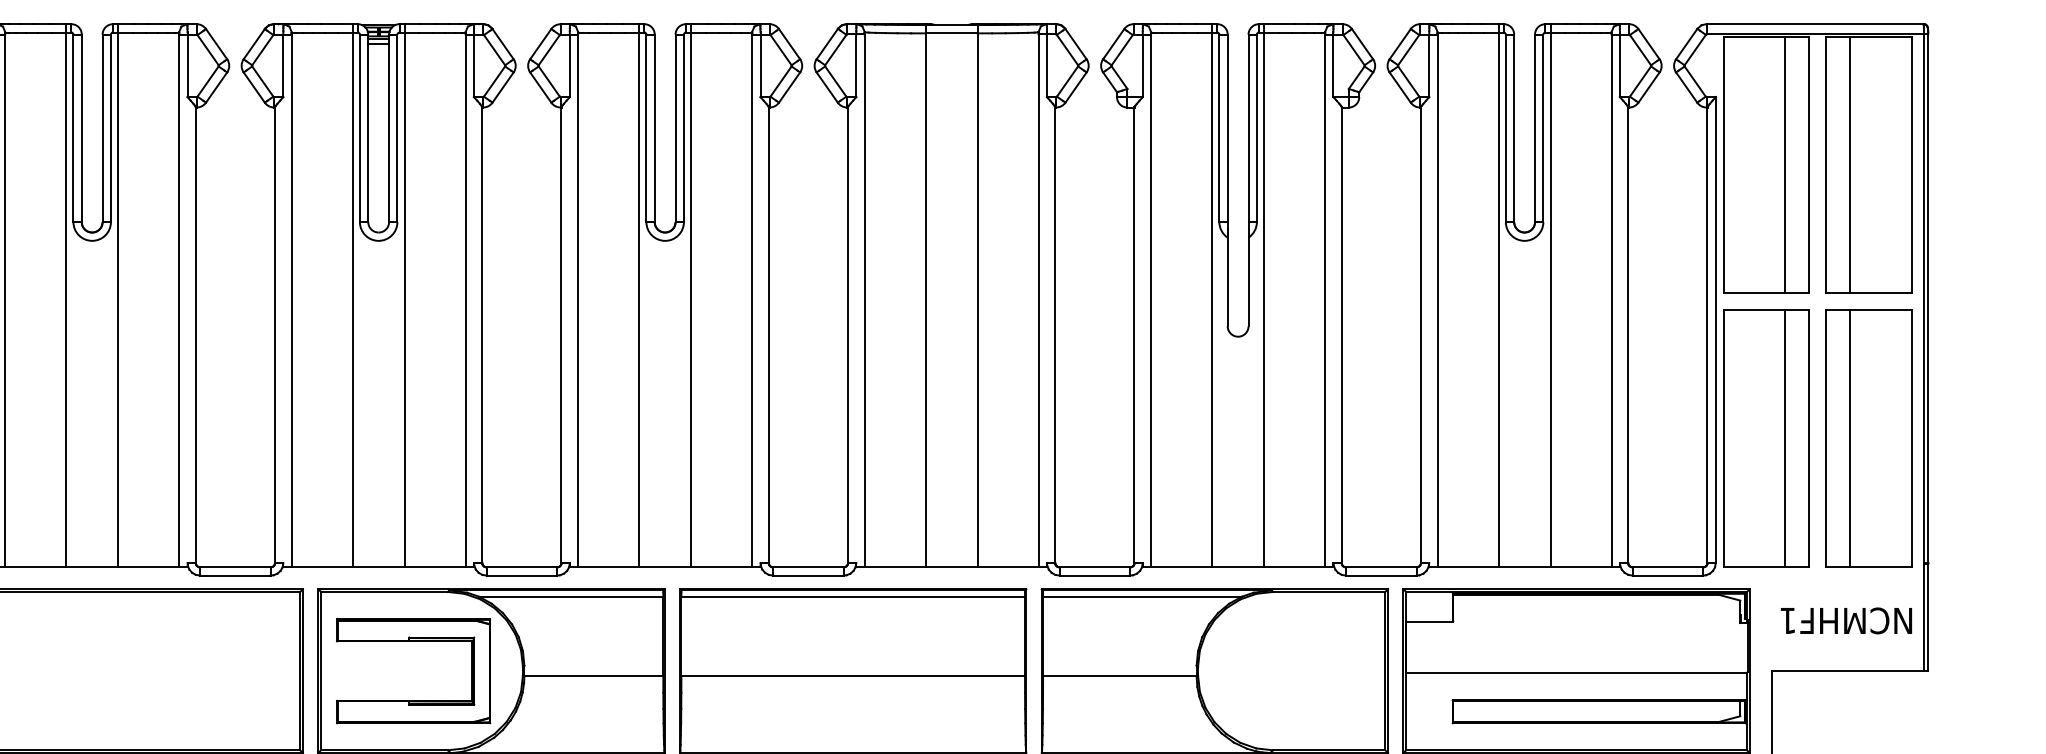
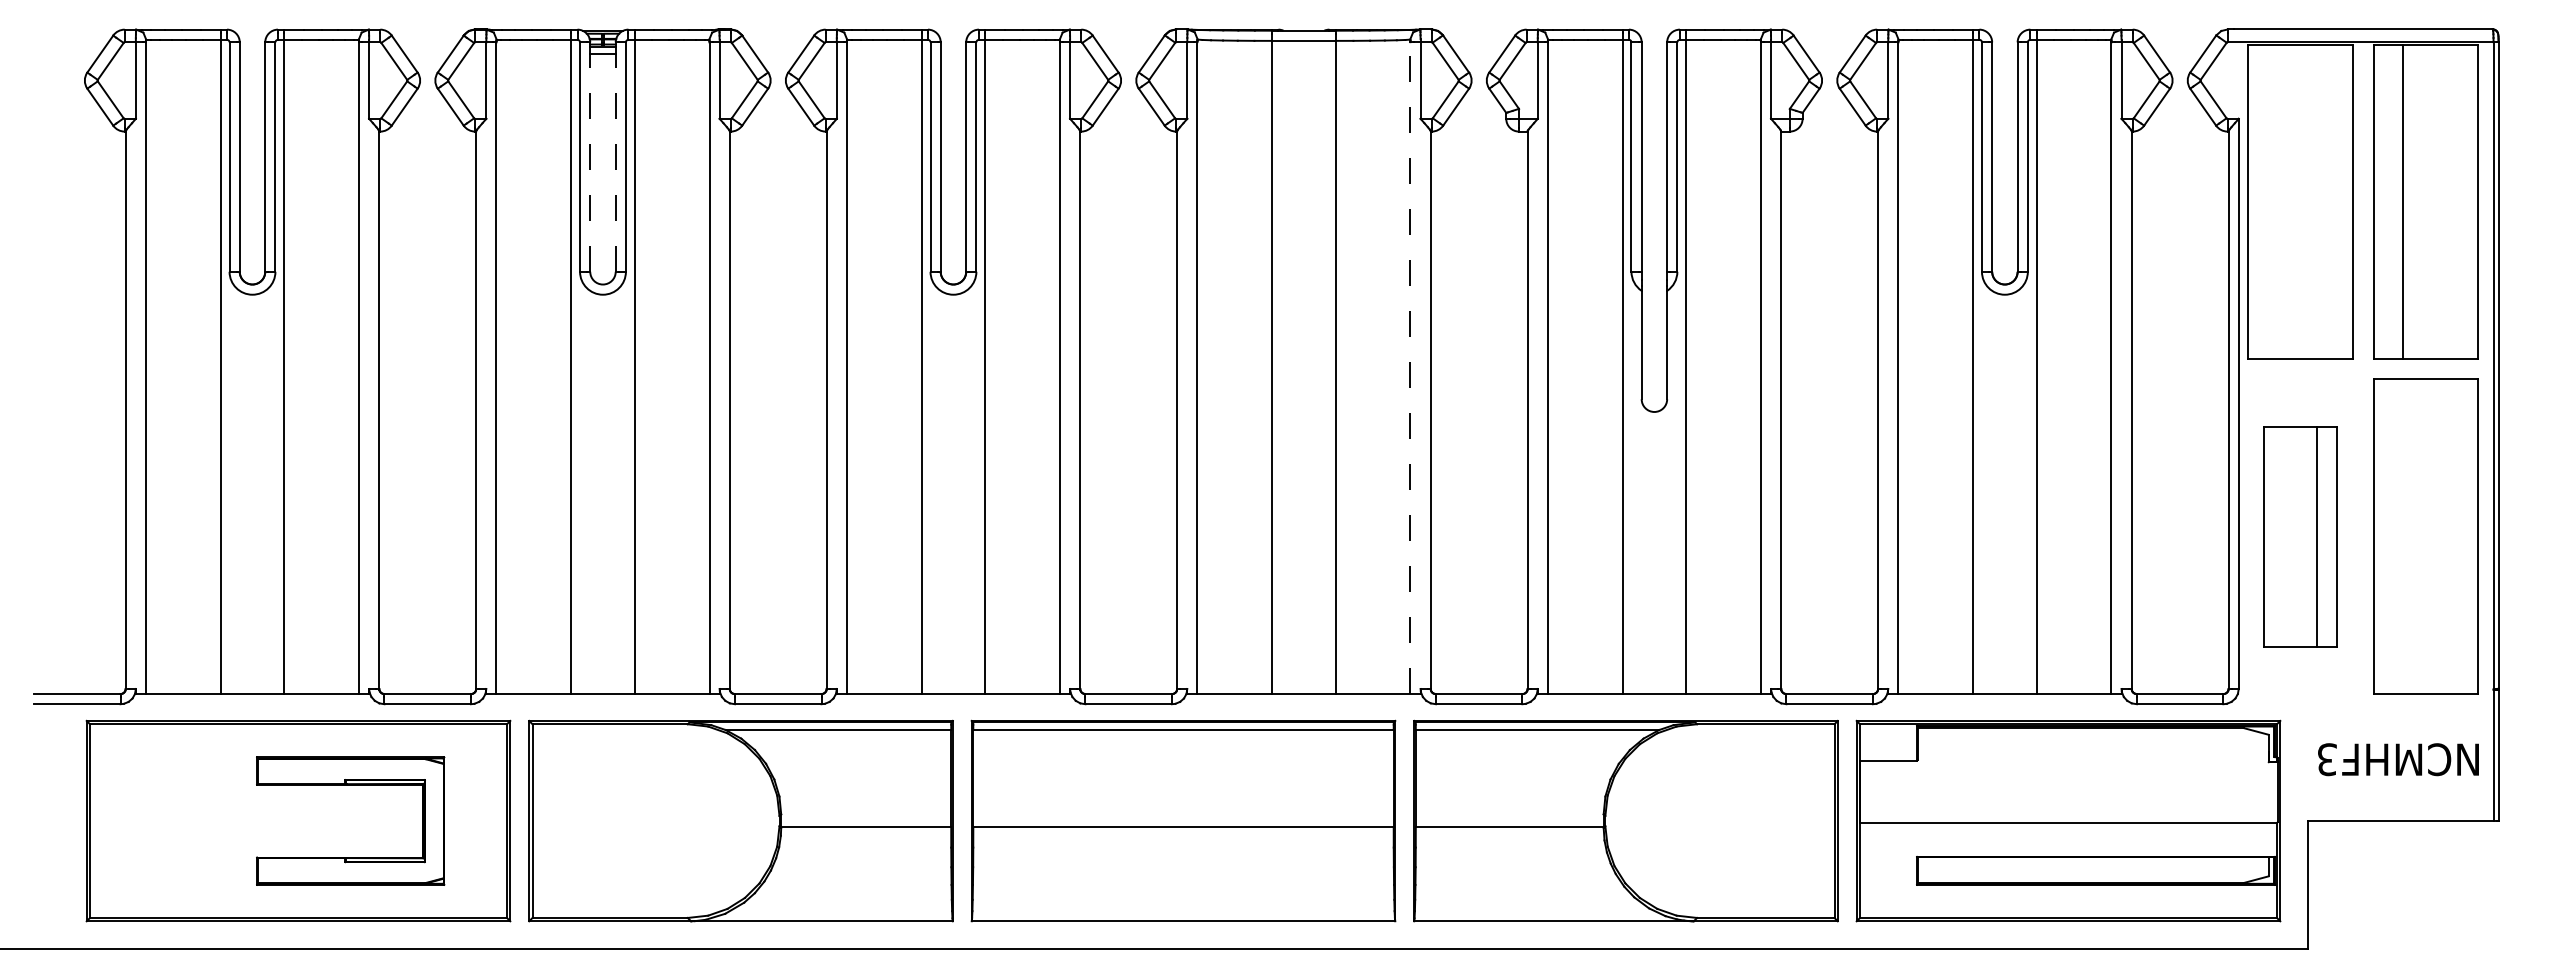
line: (368, 128) -> (590, 157), solid -> dashed
line: (388, 128) -> (615, 157), solid -> dashed
line: (1785, 164) -> (2323, 201), removed
line: (1038, 300) -> (1410, 367), solid -> dashed
part: (1766, 438) -> (2300, 536), size x0.7
line: (1850, 438) -> (2403, 536), removed
text: (1788, 620) -> (2327, 759), NCMHF1 -> NCMHF3
part: (413, 642) -> (350, 785), moved

